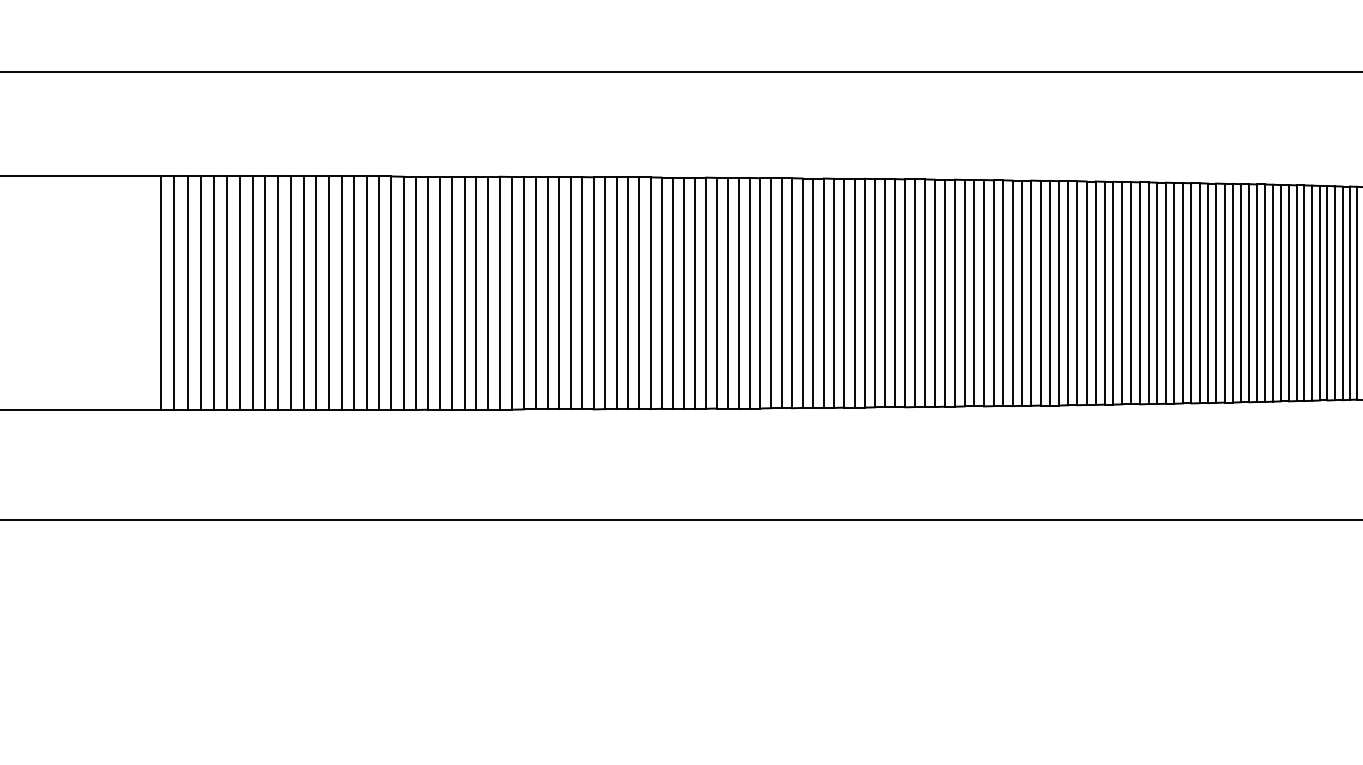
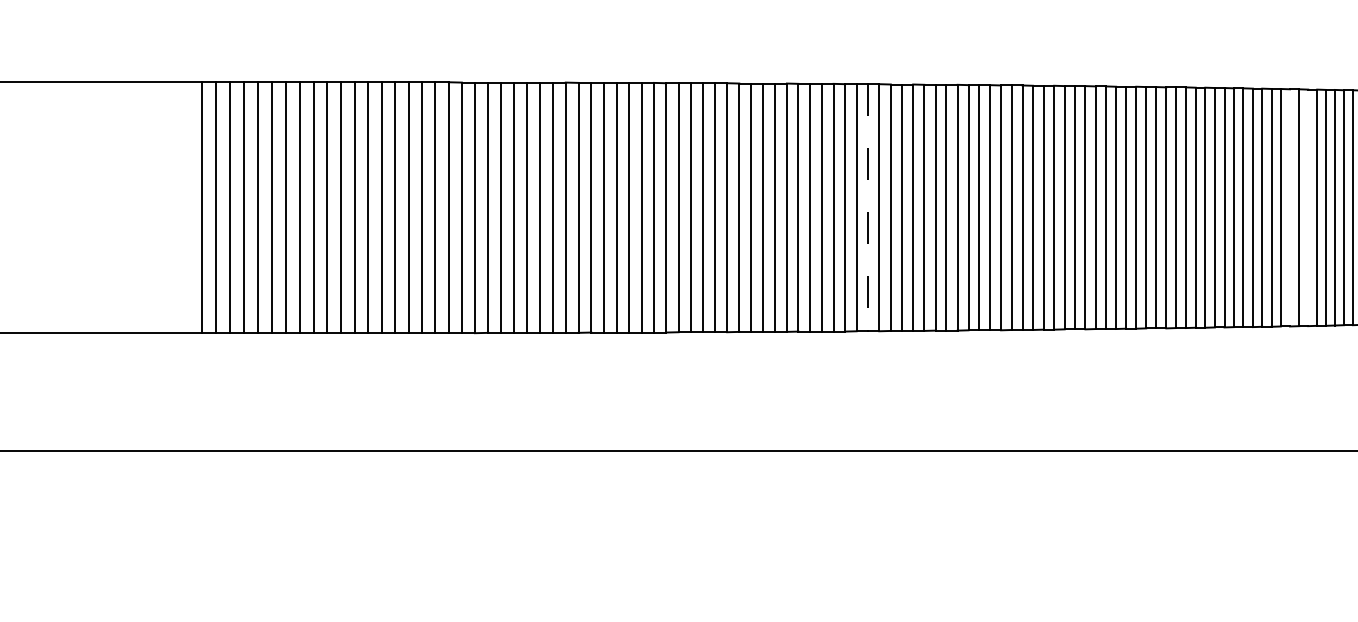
line: (781, 293) -> (867, 208), solid -> dashed
line: (1174, 293) -> (1290, 208), removed
line: (1191, 293) -> (1308, 208), removed

